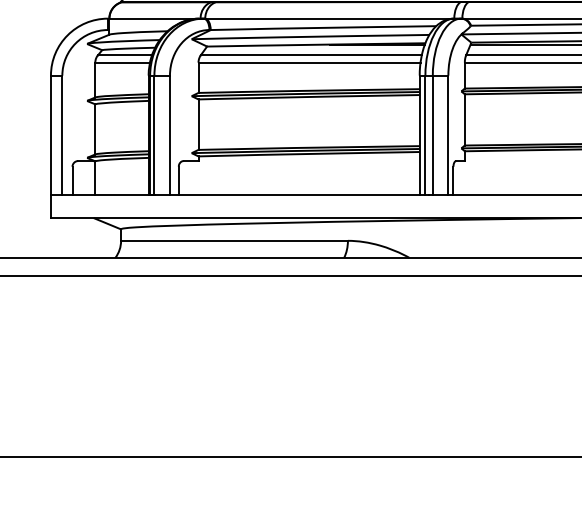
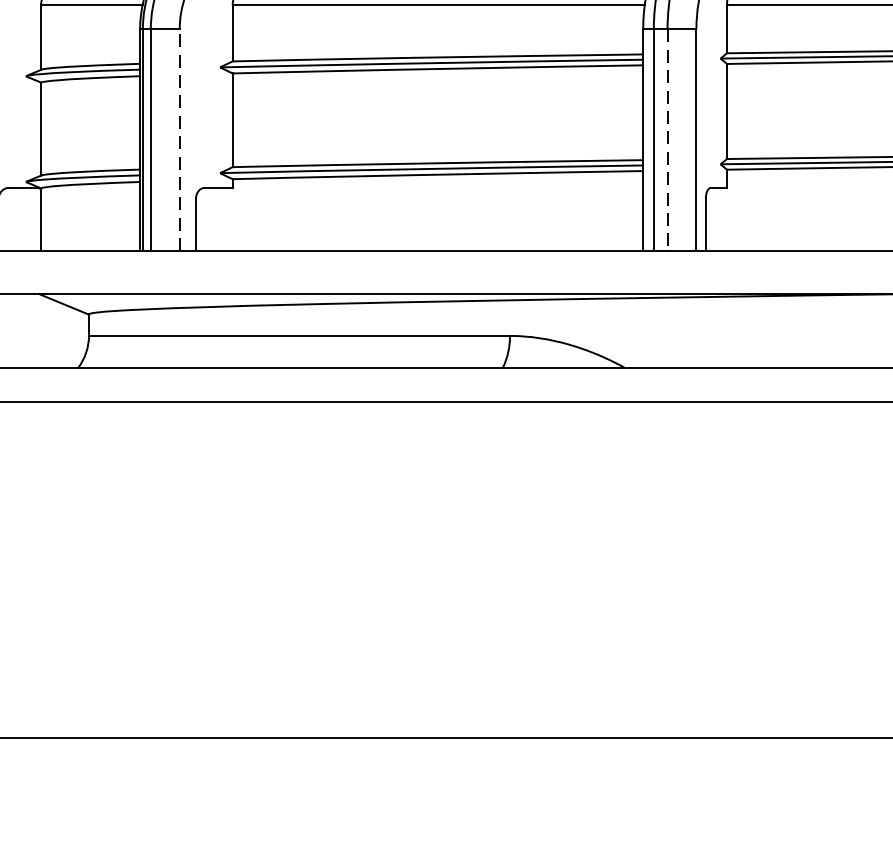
line: (170, 135) -> (180, 140), solid -> dashed
line: (432, 135) -> (666, 140), solid -> dashed

